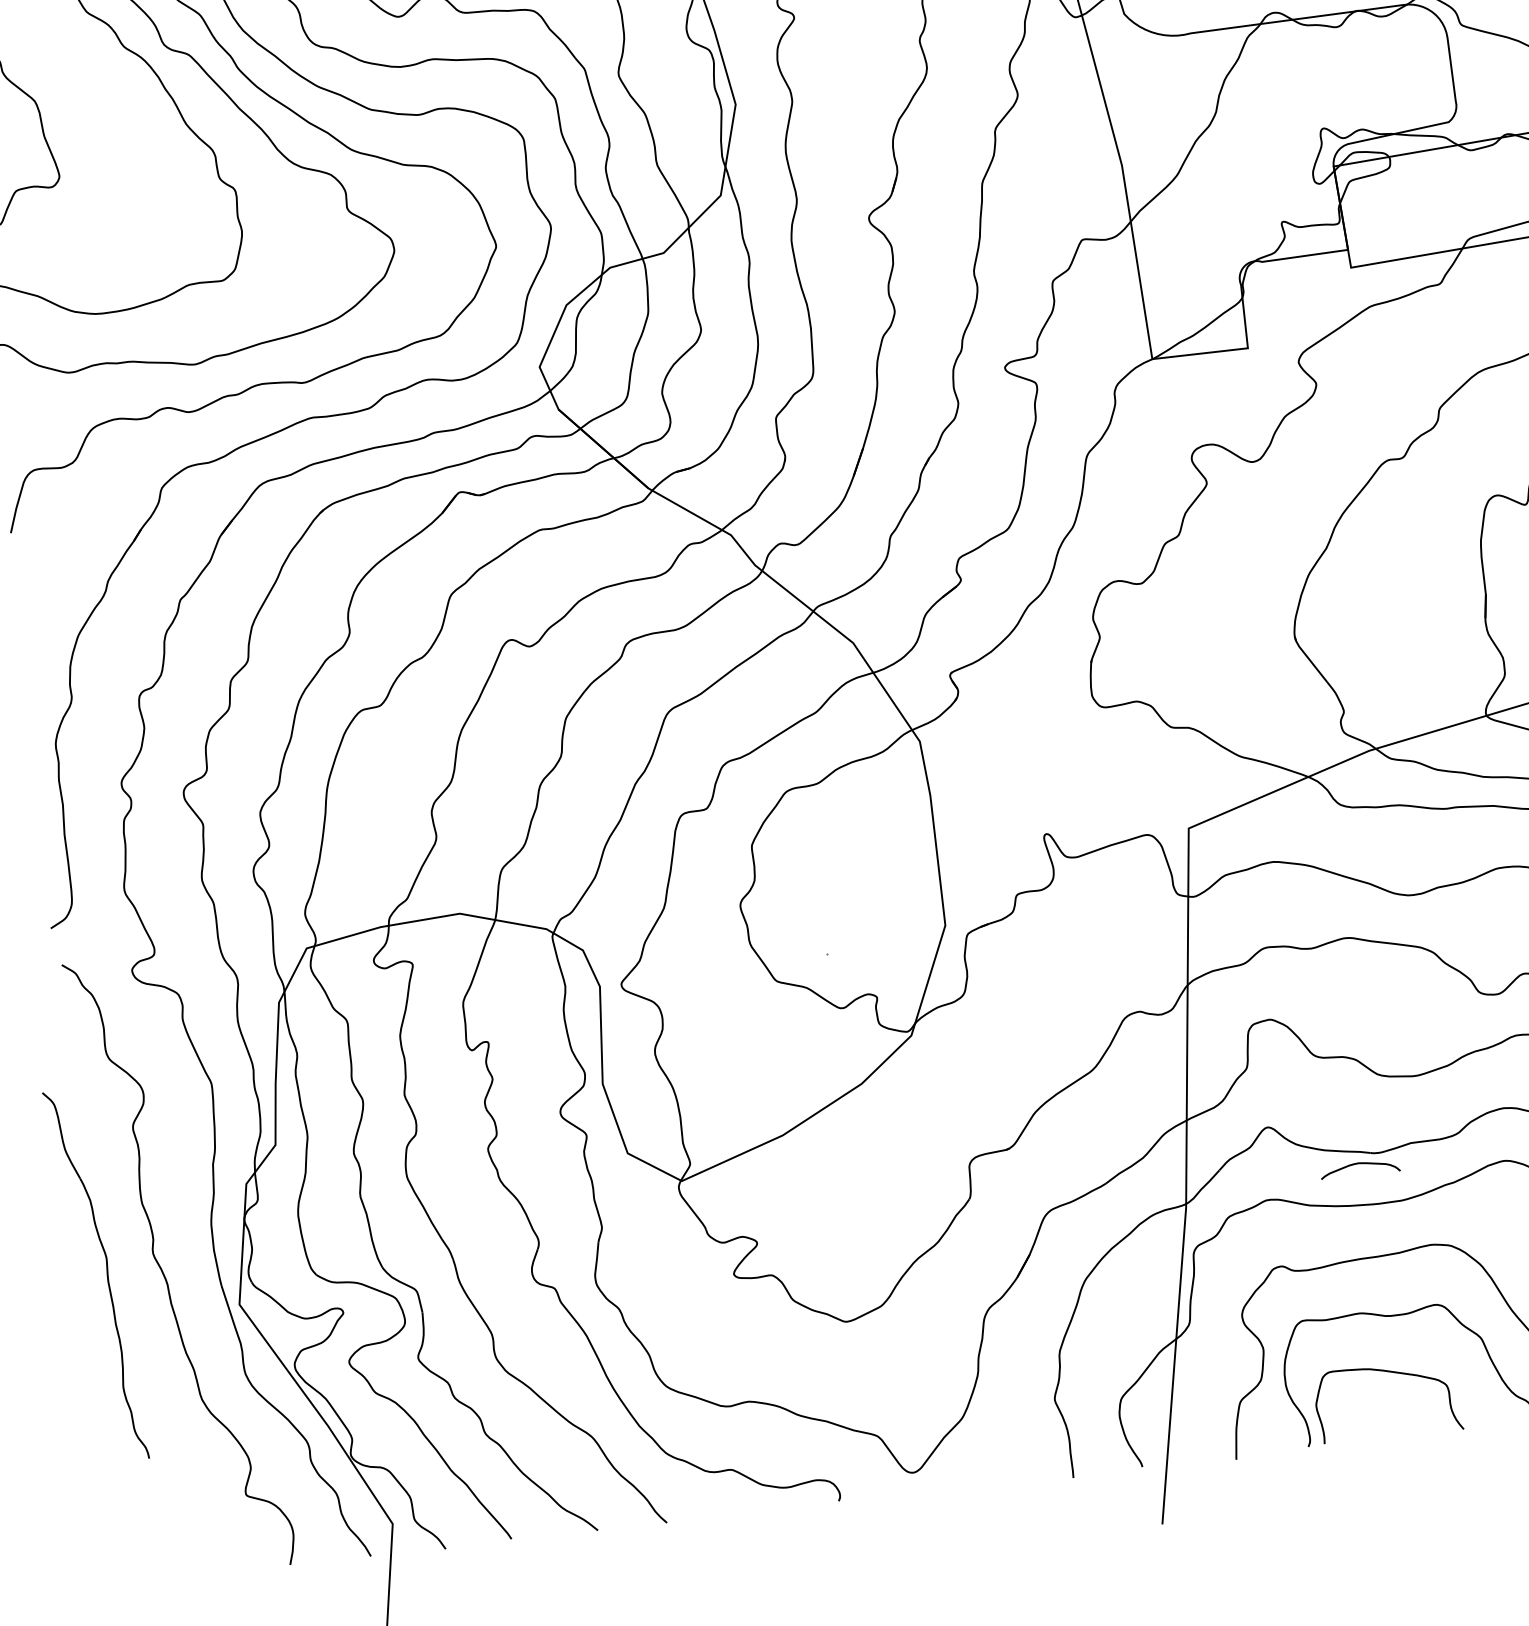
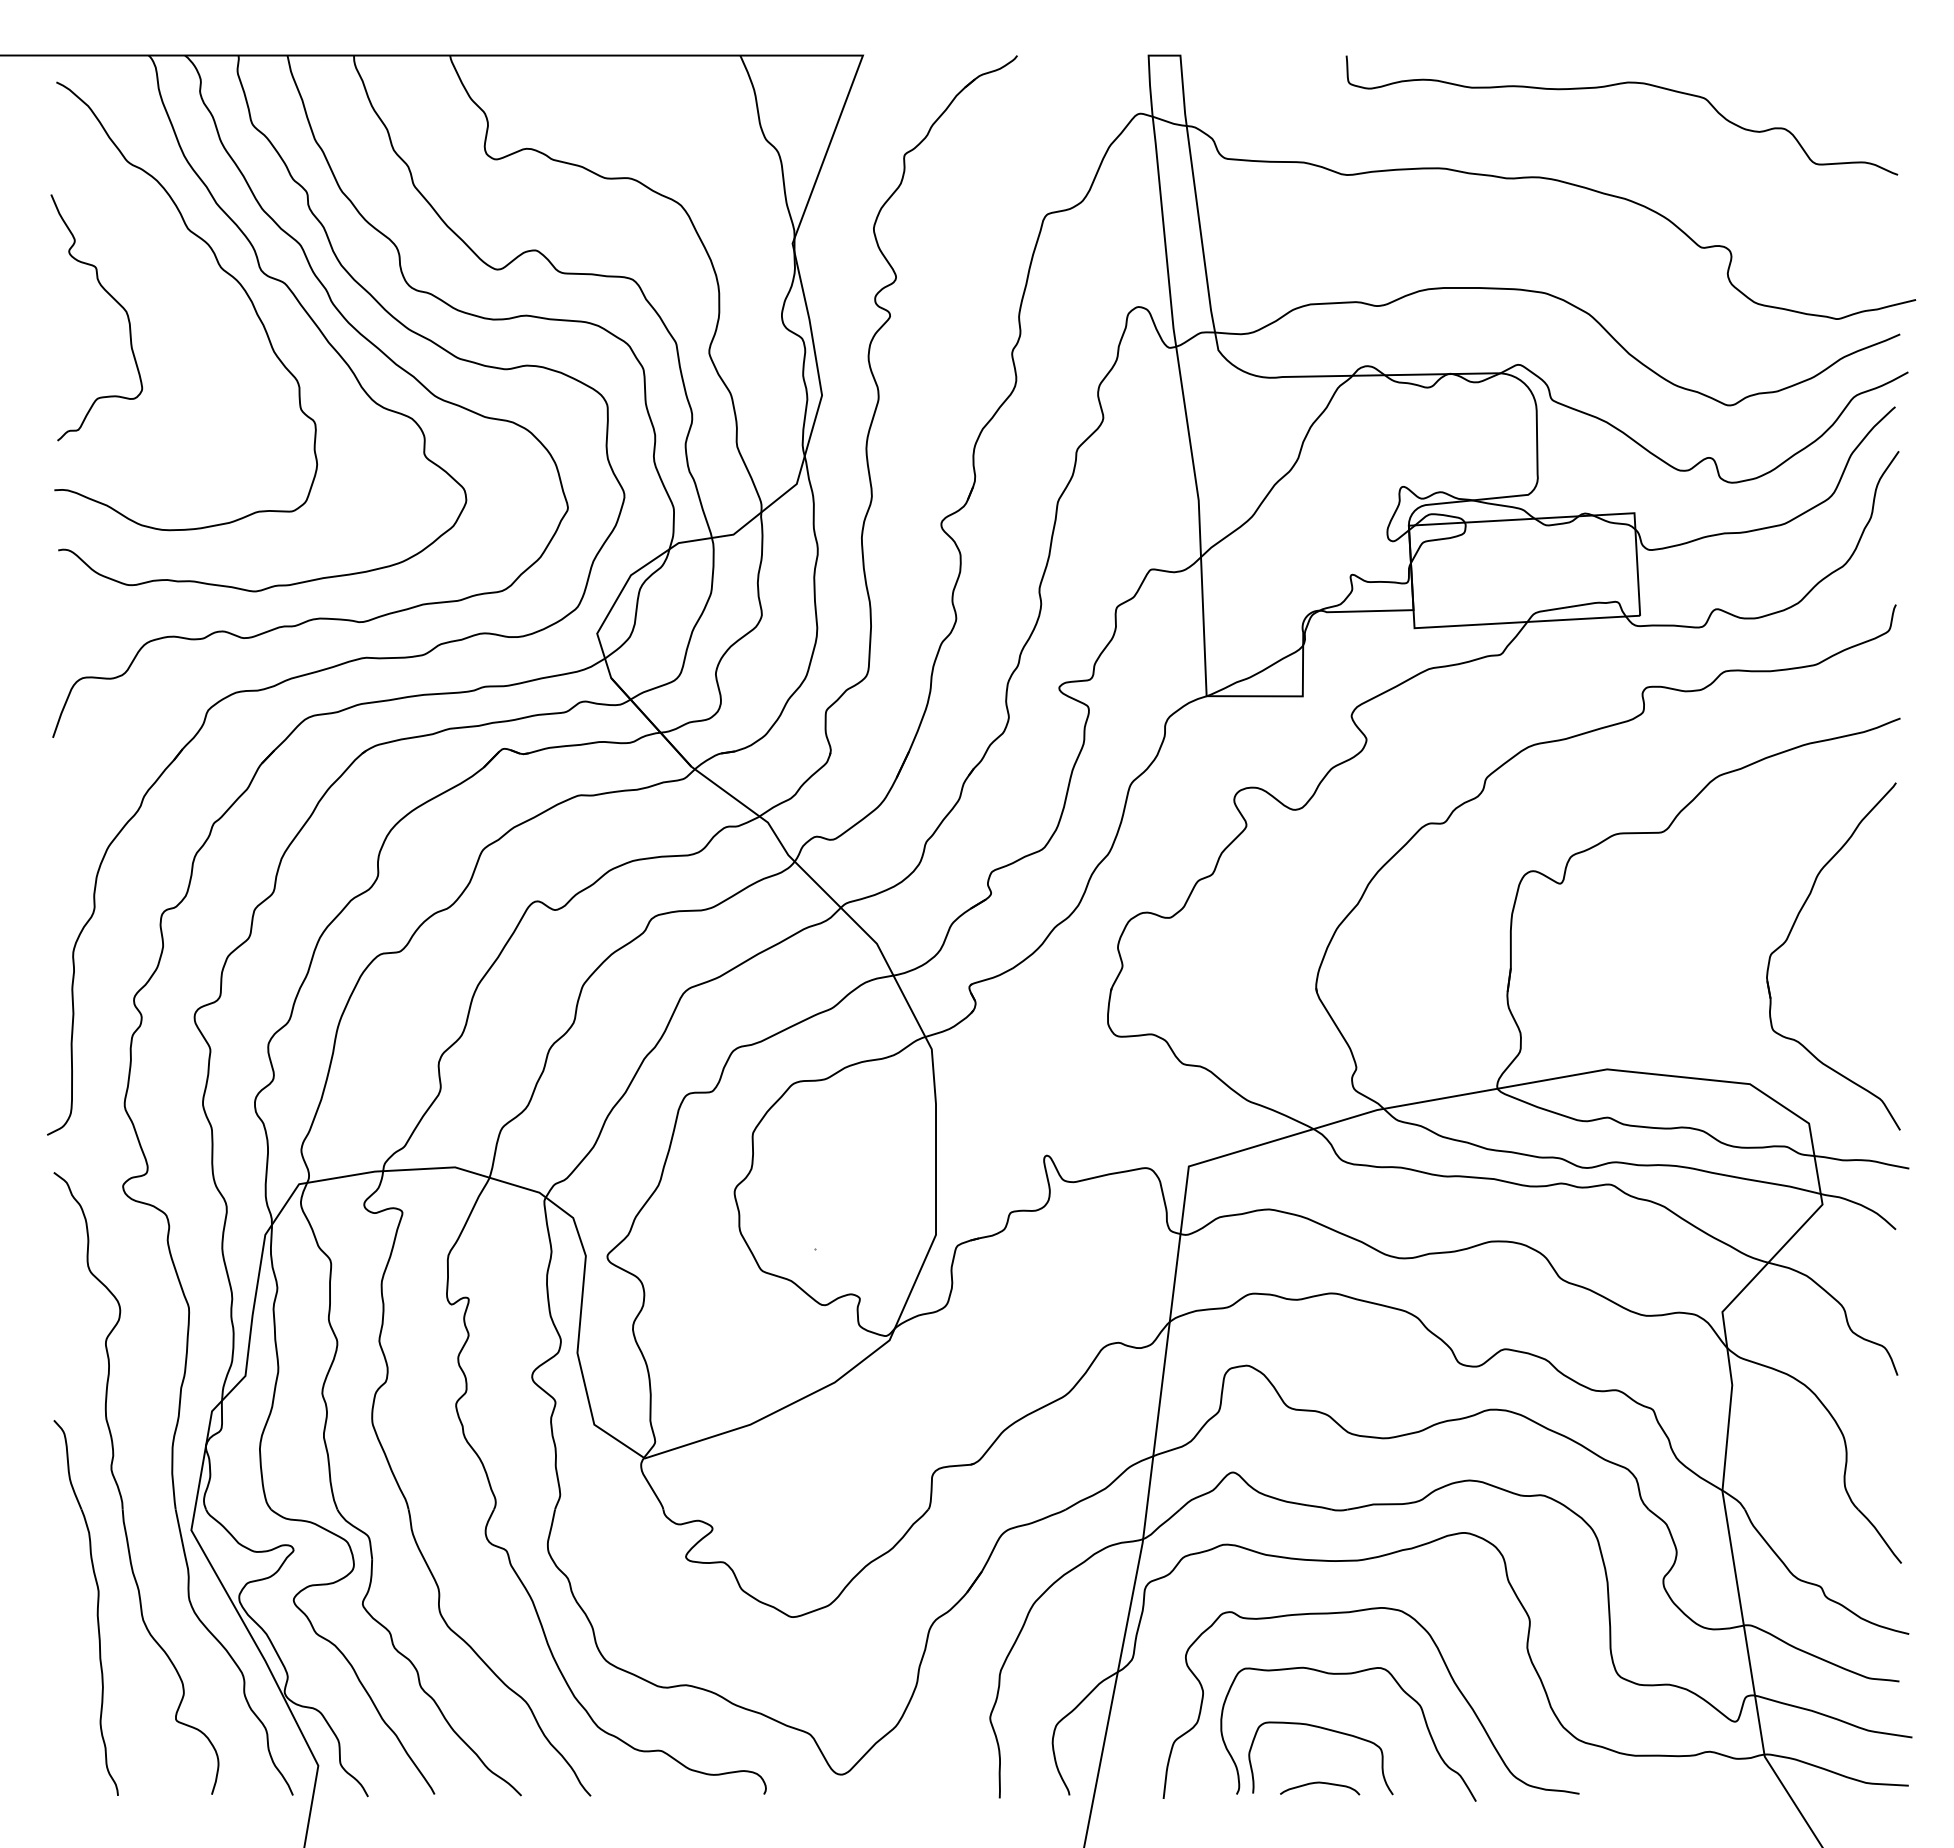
curve: (1360, 1164) -> (1320, 1783), moved
part: (106, 1276) -> (96, 1610), moved

